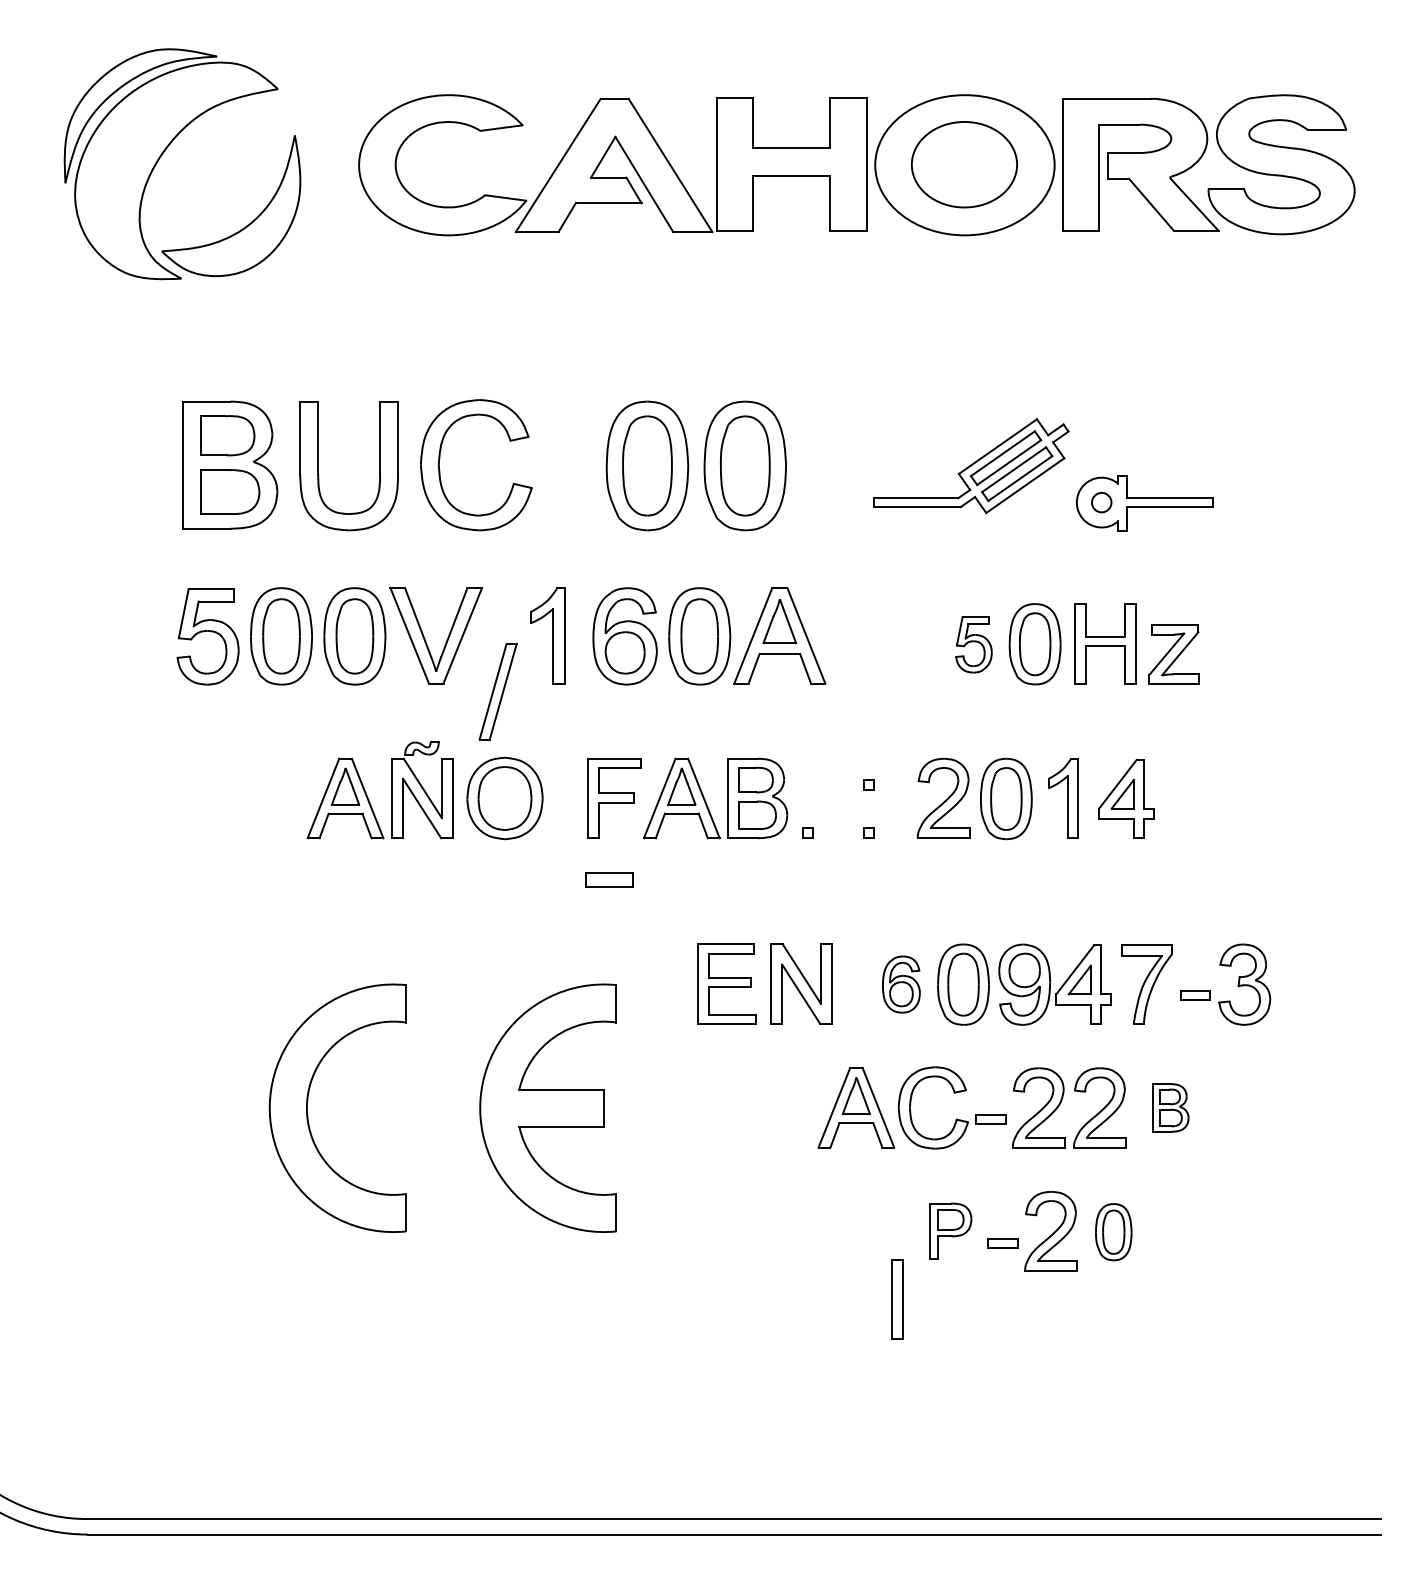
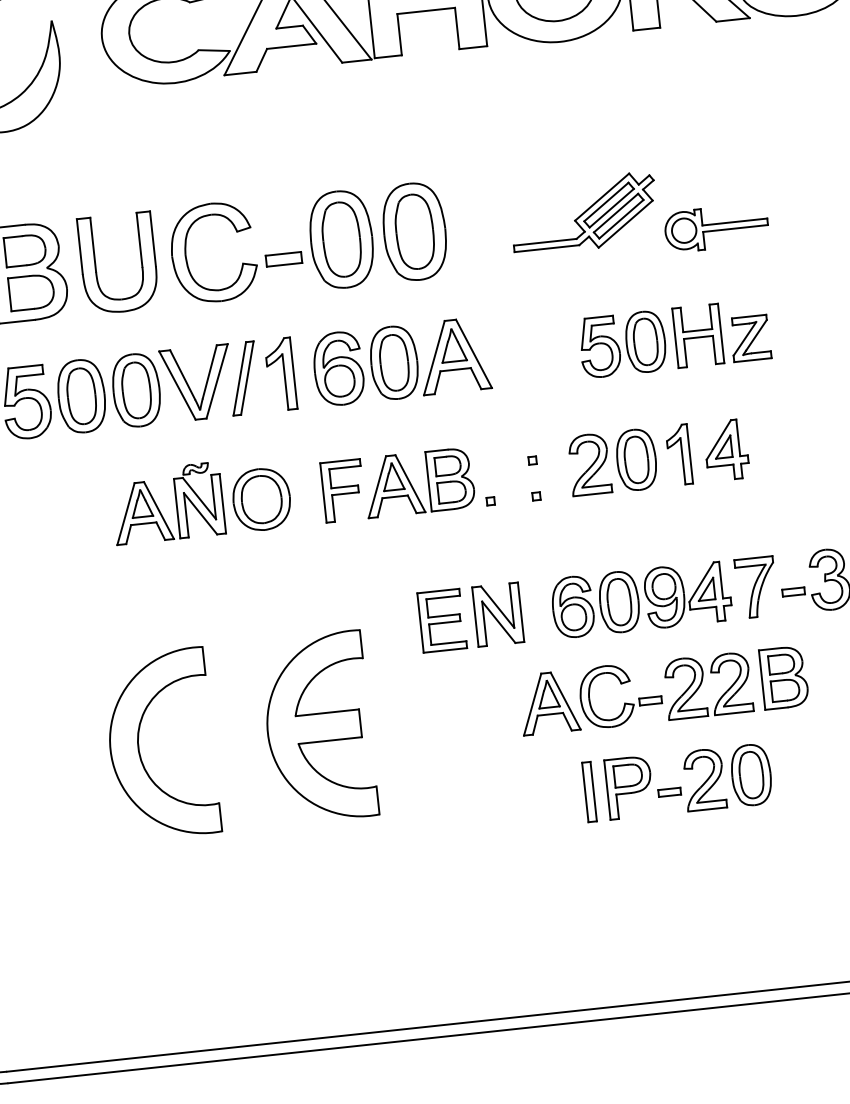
circle: (1101, 502) -> (684, 230), size x1.67
part: (973, 644) -> (599, 347), size x1.43
part: (497, 691) -> (243, 378), moved
part: (609, 879) -> (284, 259), moved
part: (901, 984) -> (573, 606), size x1.43
part: (1170, 1107) -> (783, 677), size x1.67
part: (950, 1230) -> (629, 786), size x1.43
part: (1113, 1232) -> (751, 775), size x1.43
part: (897, 1299) -> (589, 791), moved

